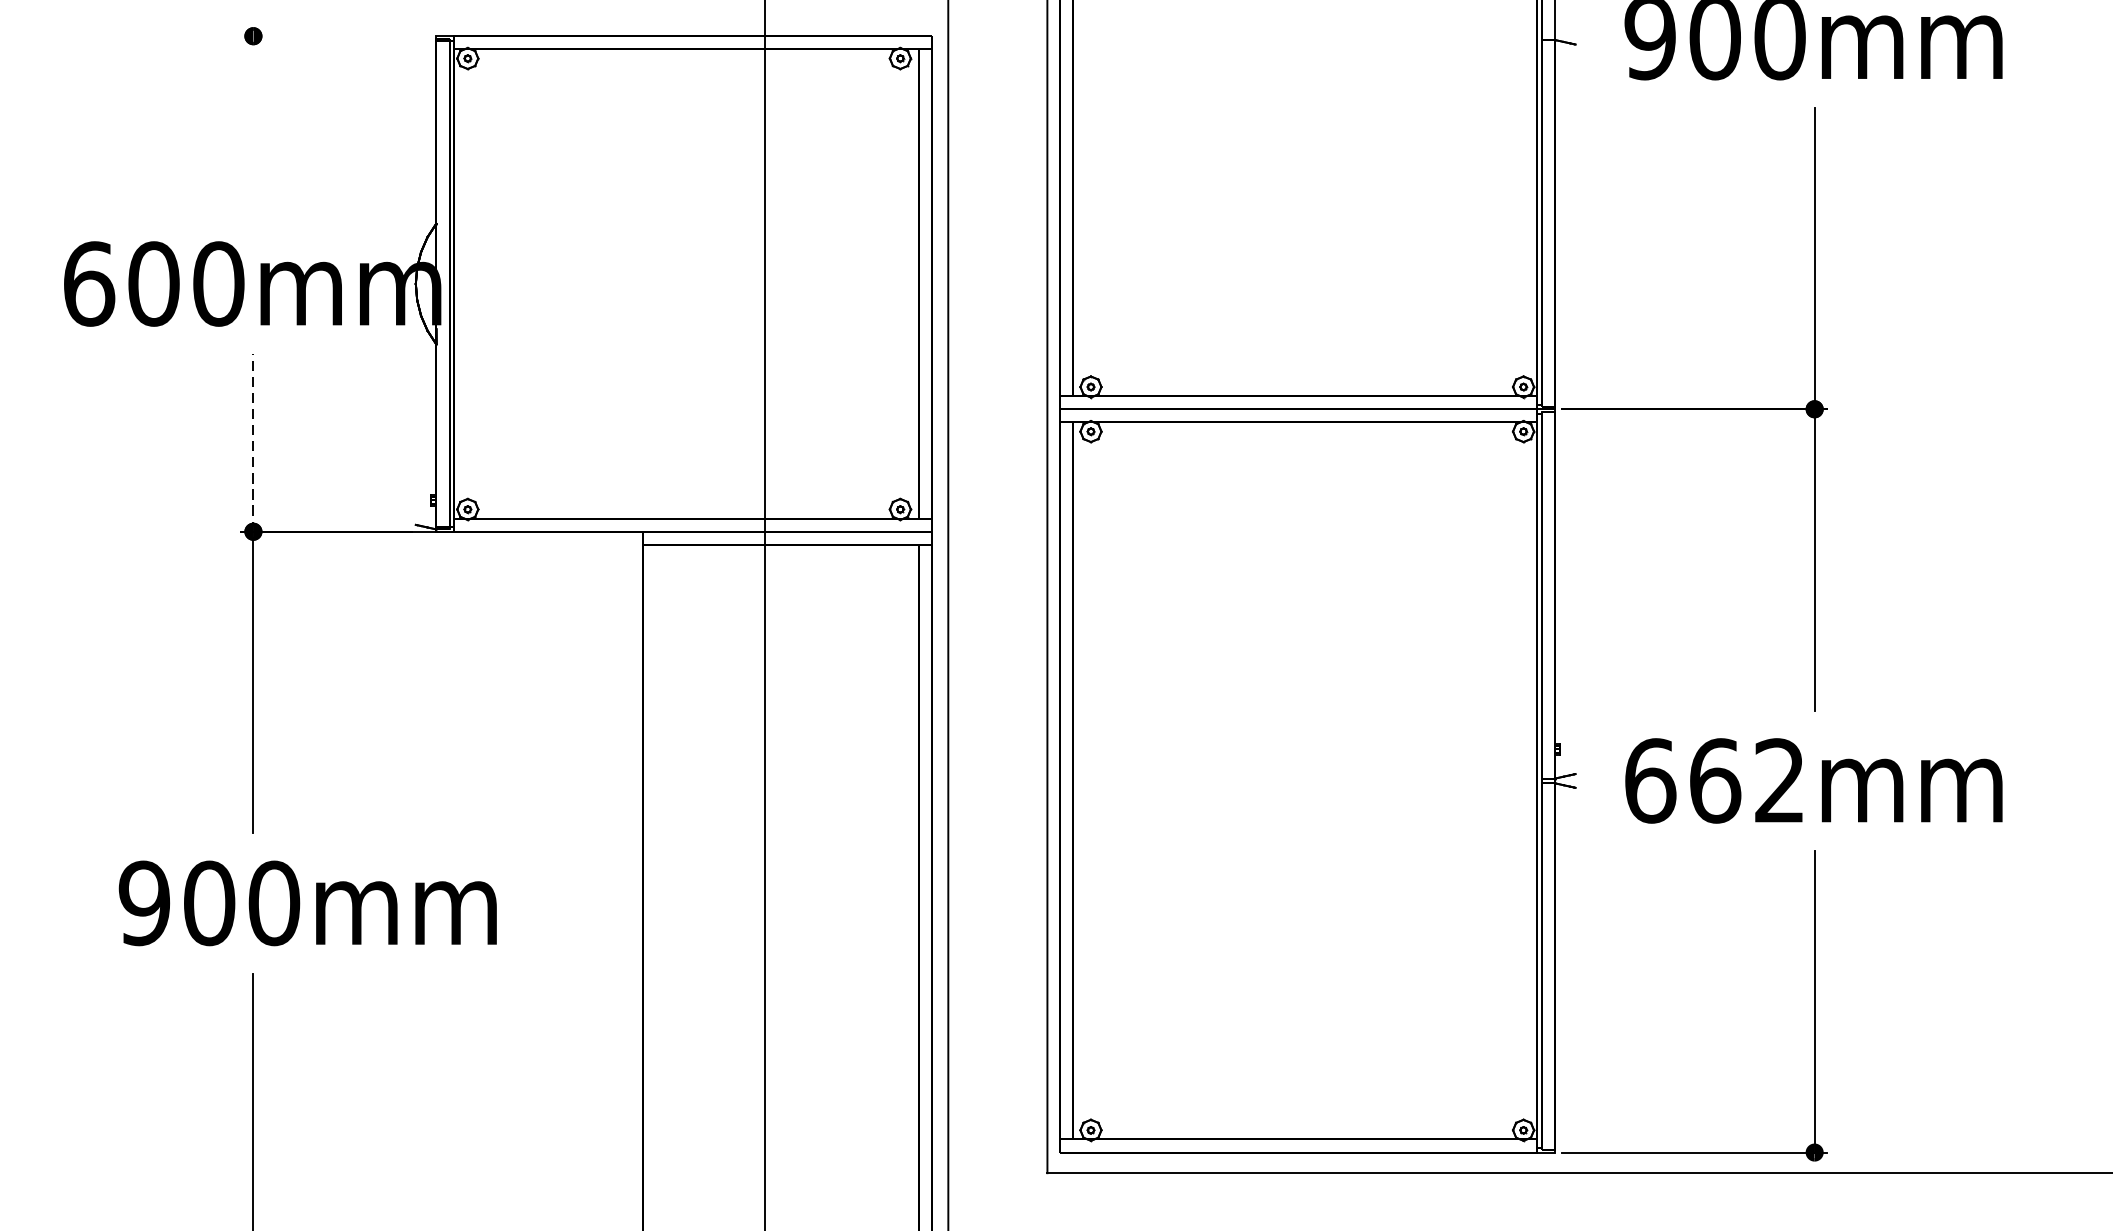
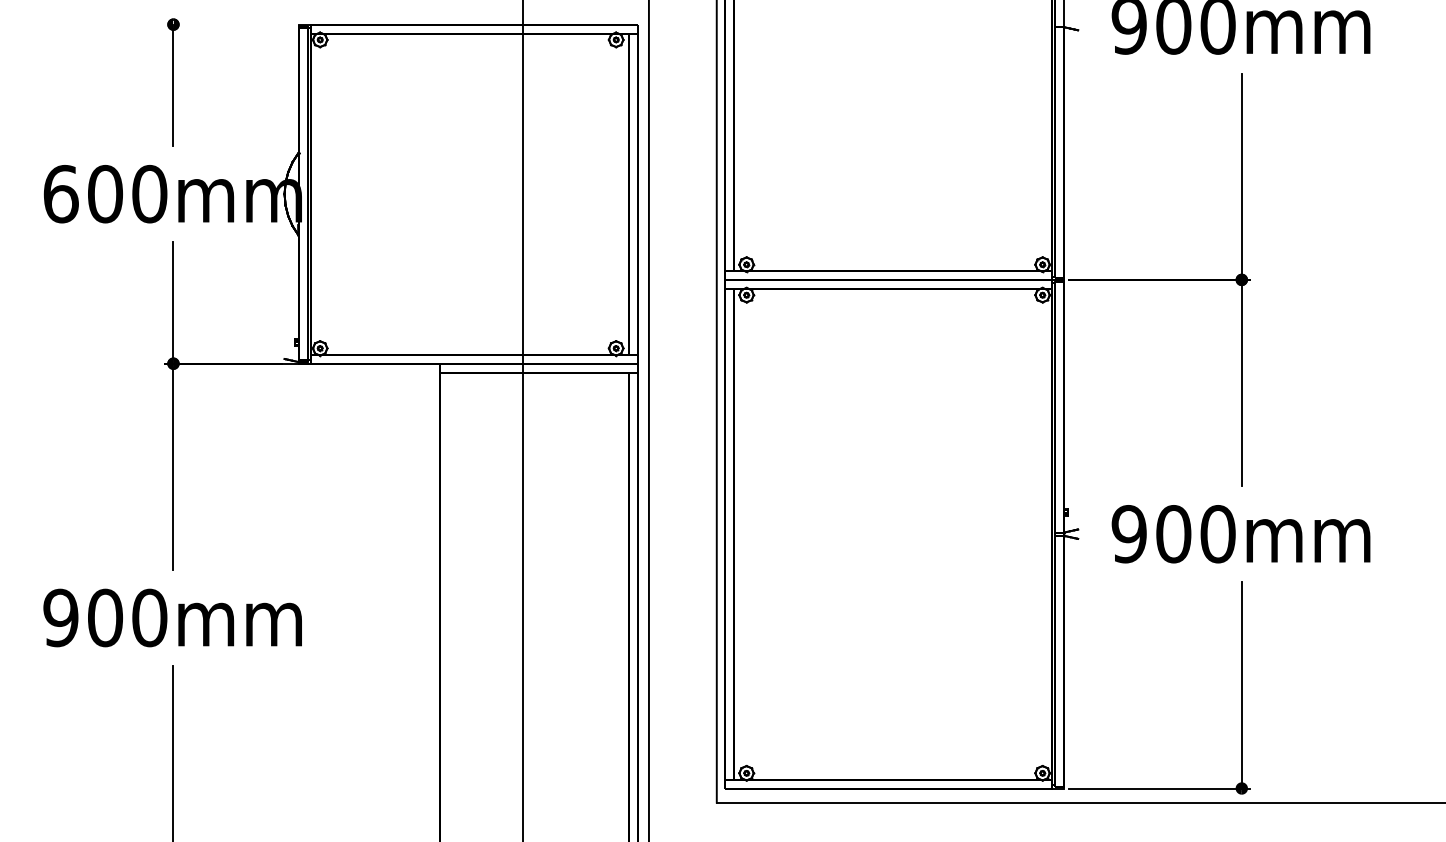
line: (253, 125) -> (173, 85), added
line: (253, 442) -> (173, 302), dashed -> solid
text: (1714, 781) -> (1173, 534), 662mm -> 900mm
text: (307, 902) -> (172, 617), moved

